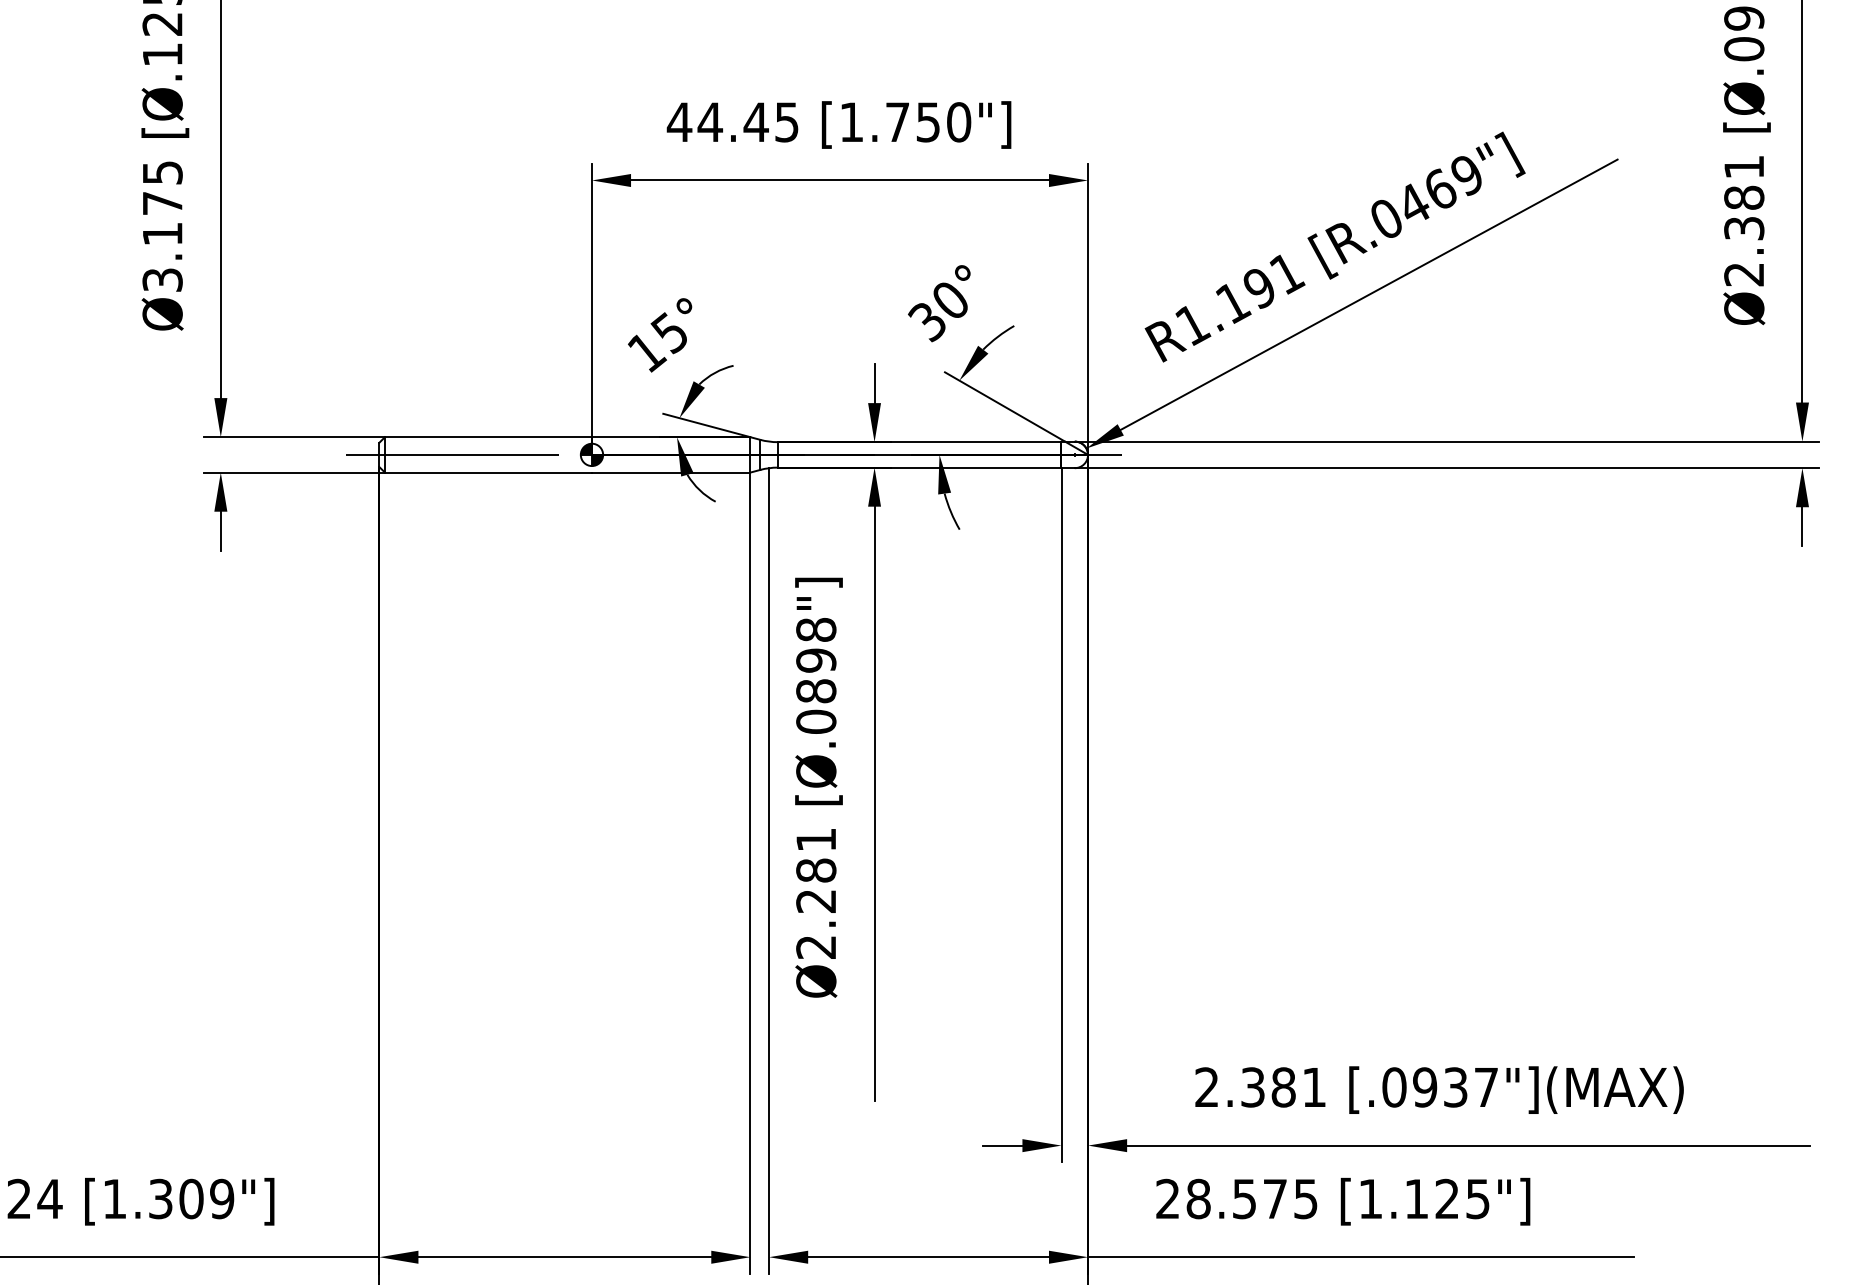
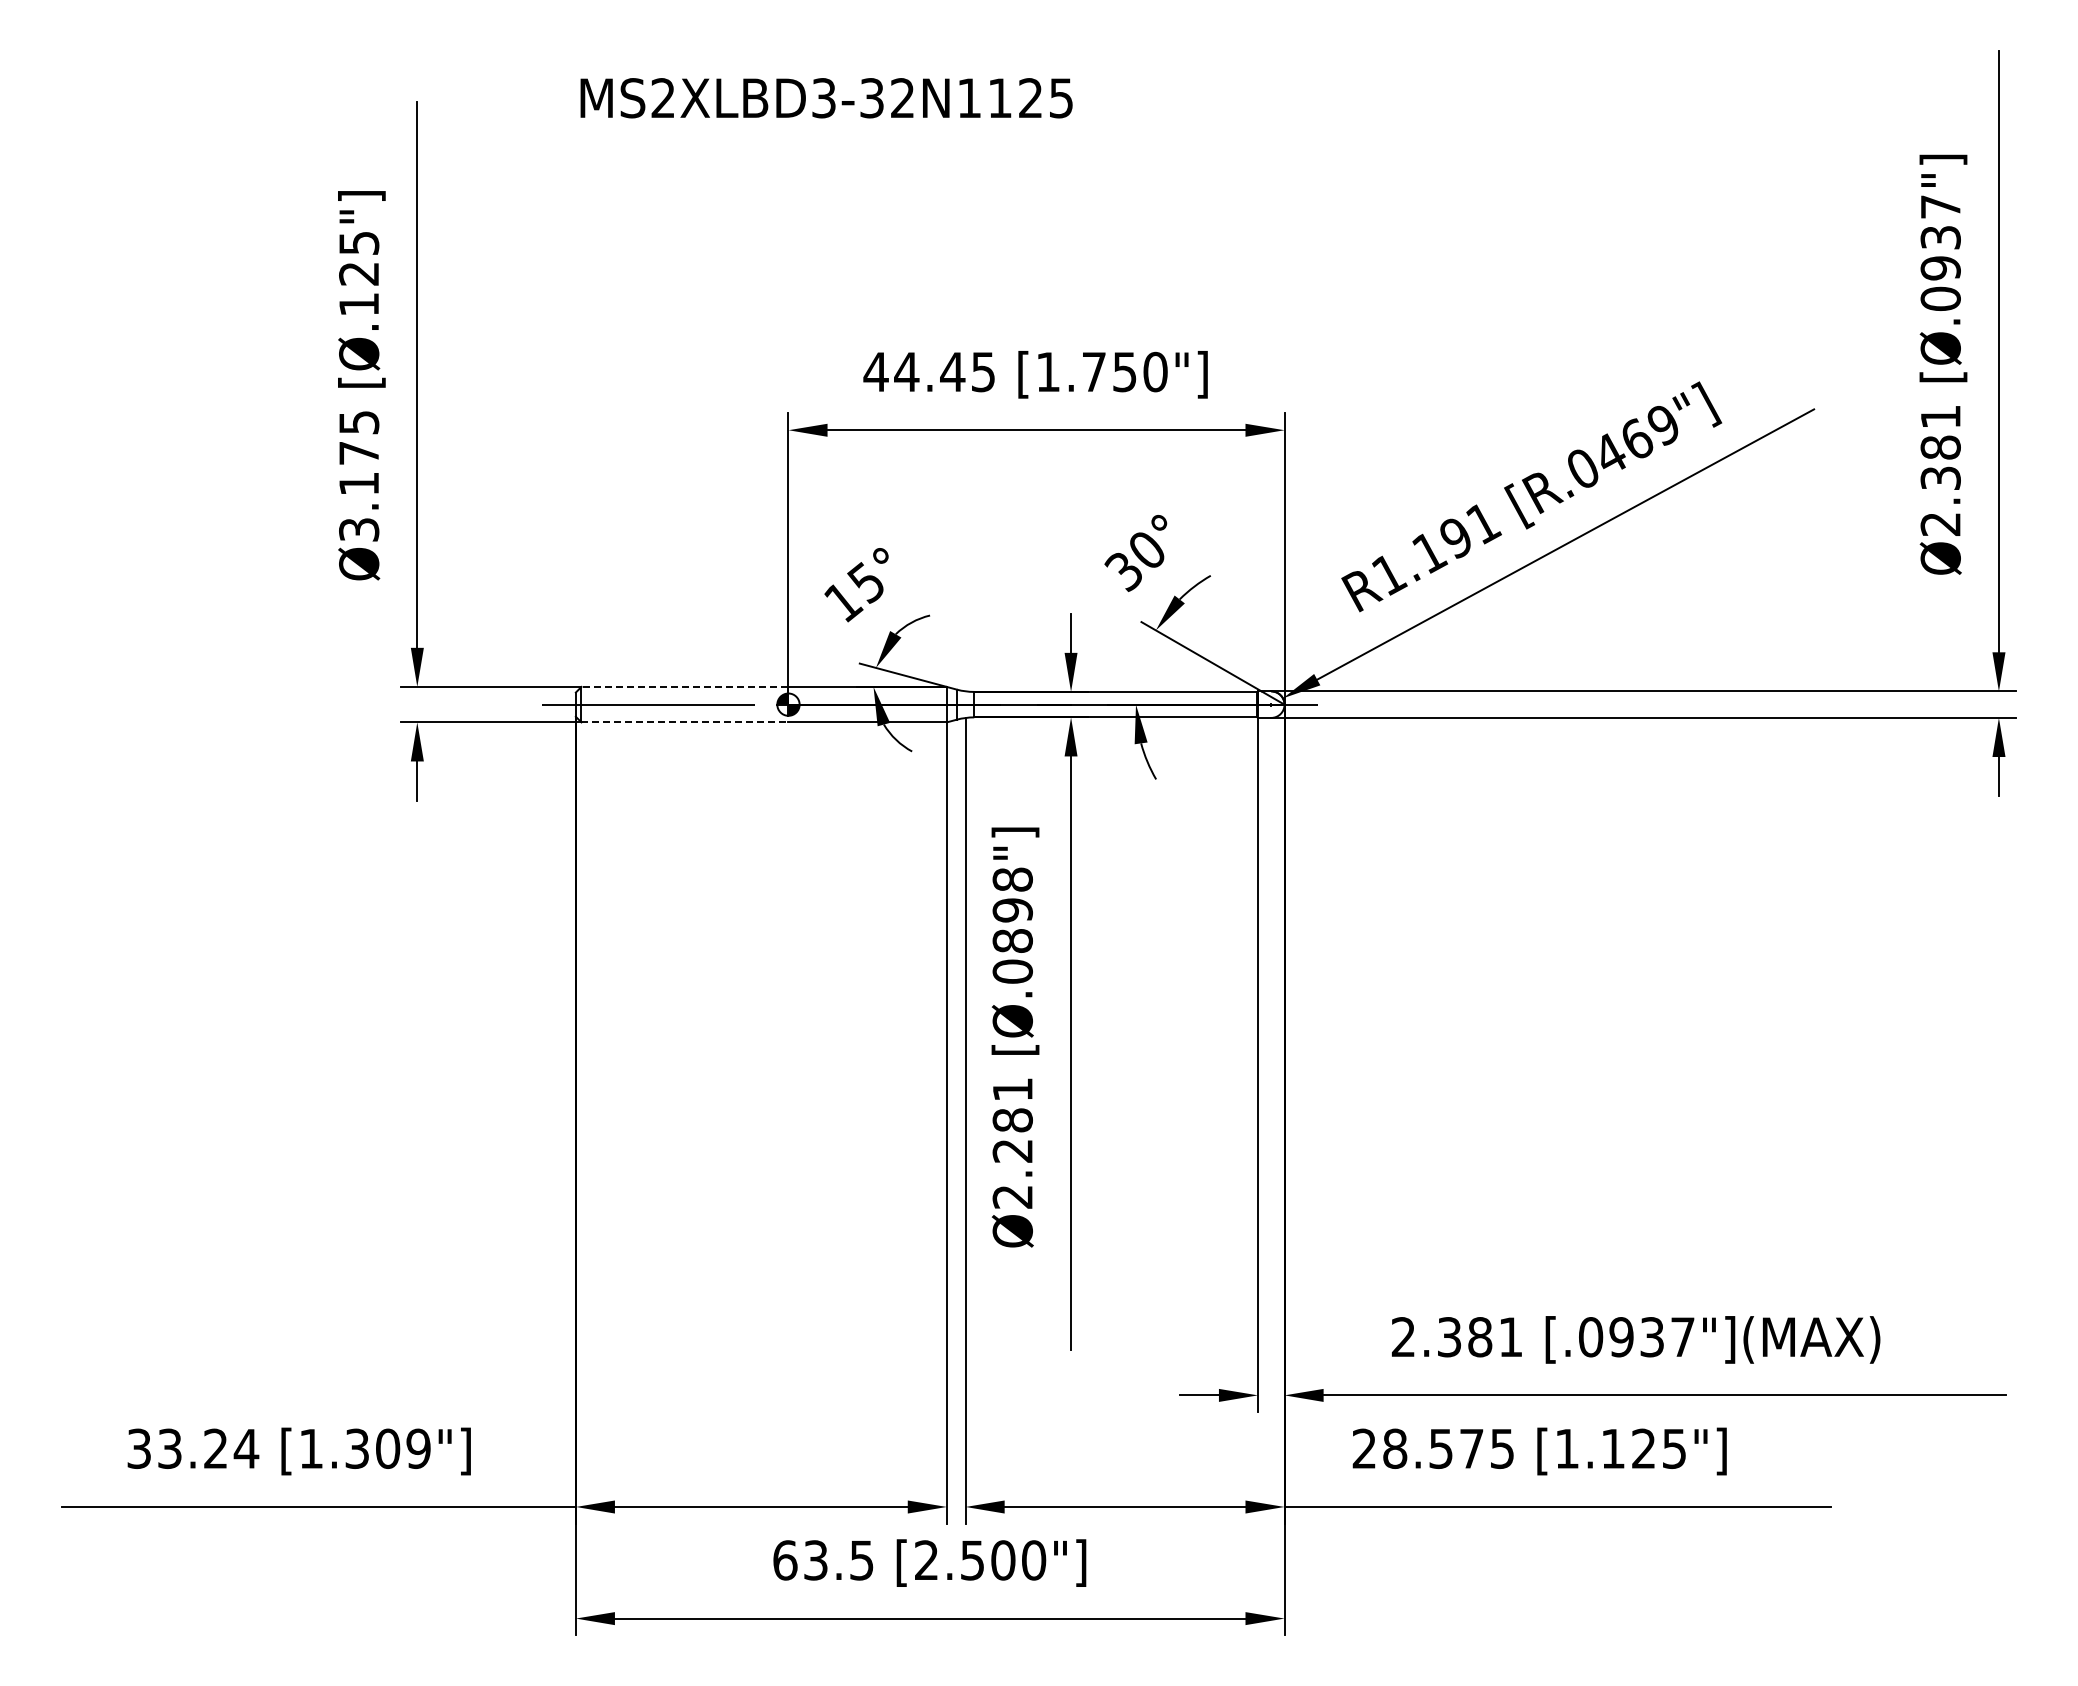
line: (488, 436) -> (684, 686), solid -> dashed
line: (488, 472) -> (684, 722), solid -> dashed

